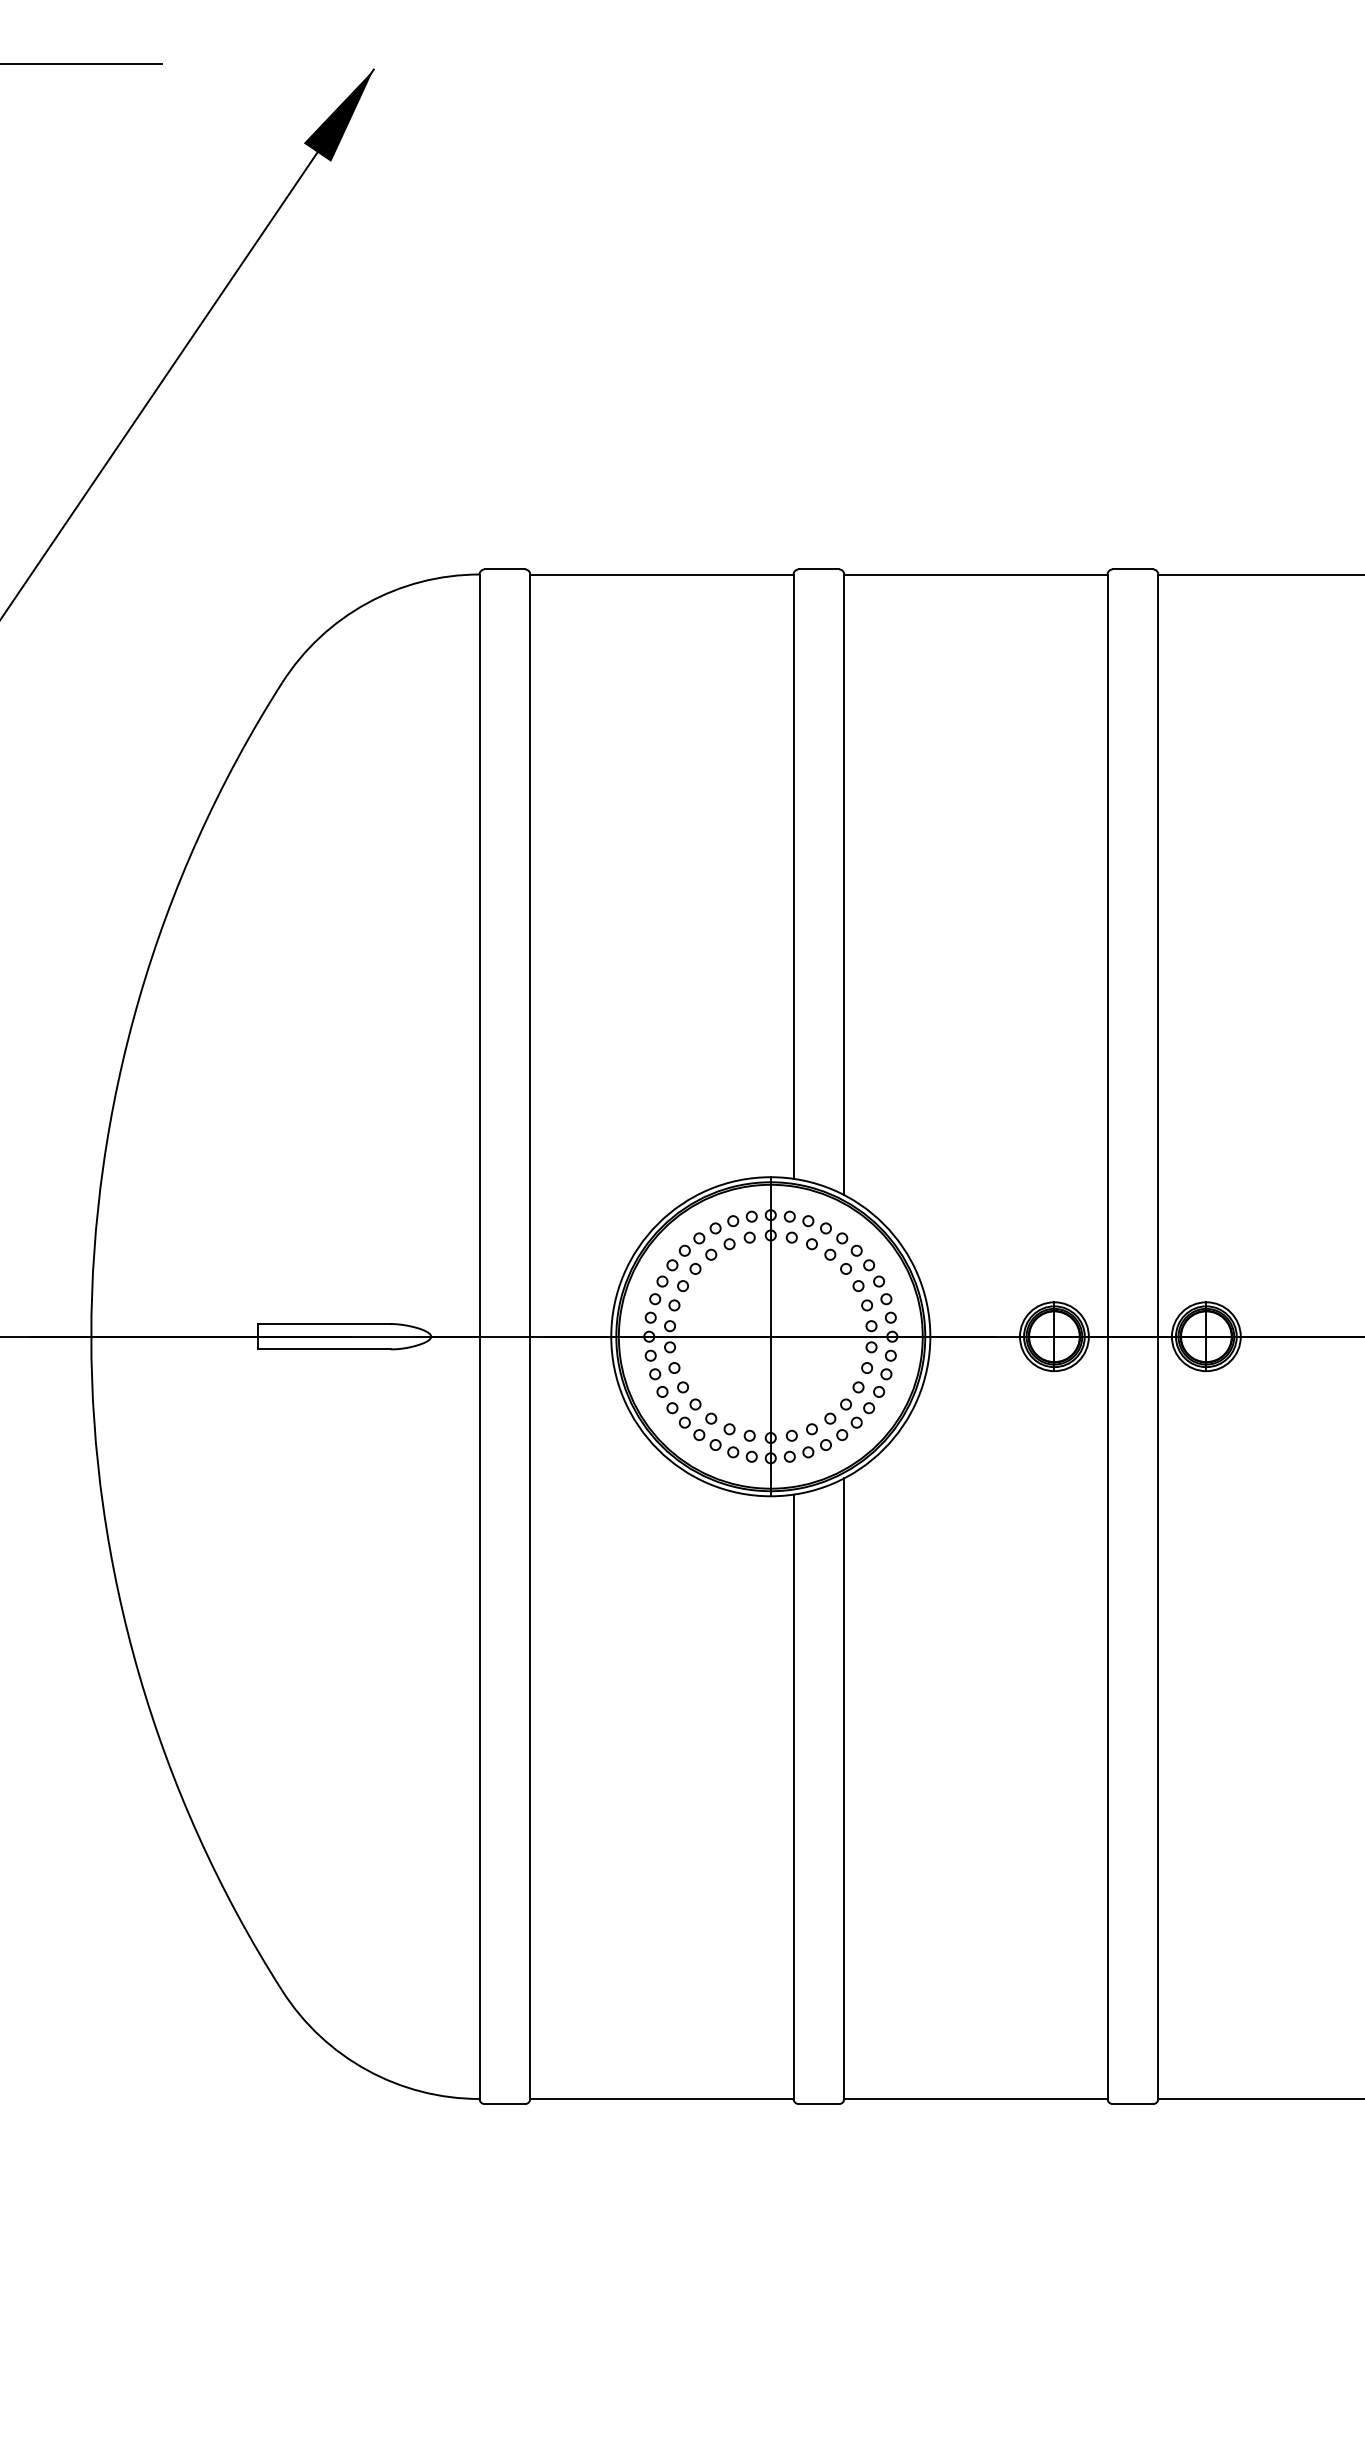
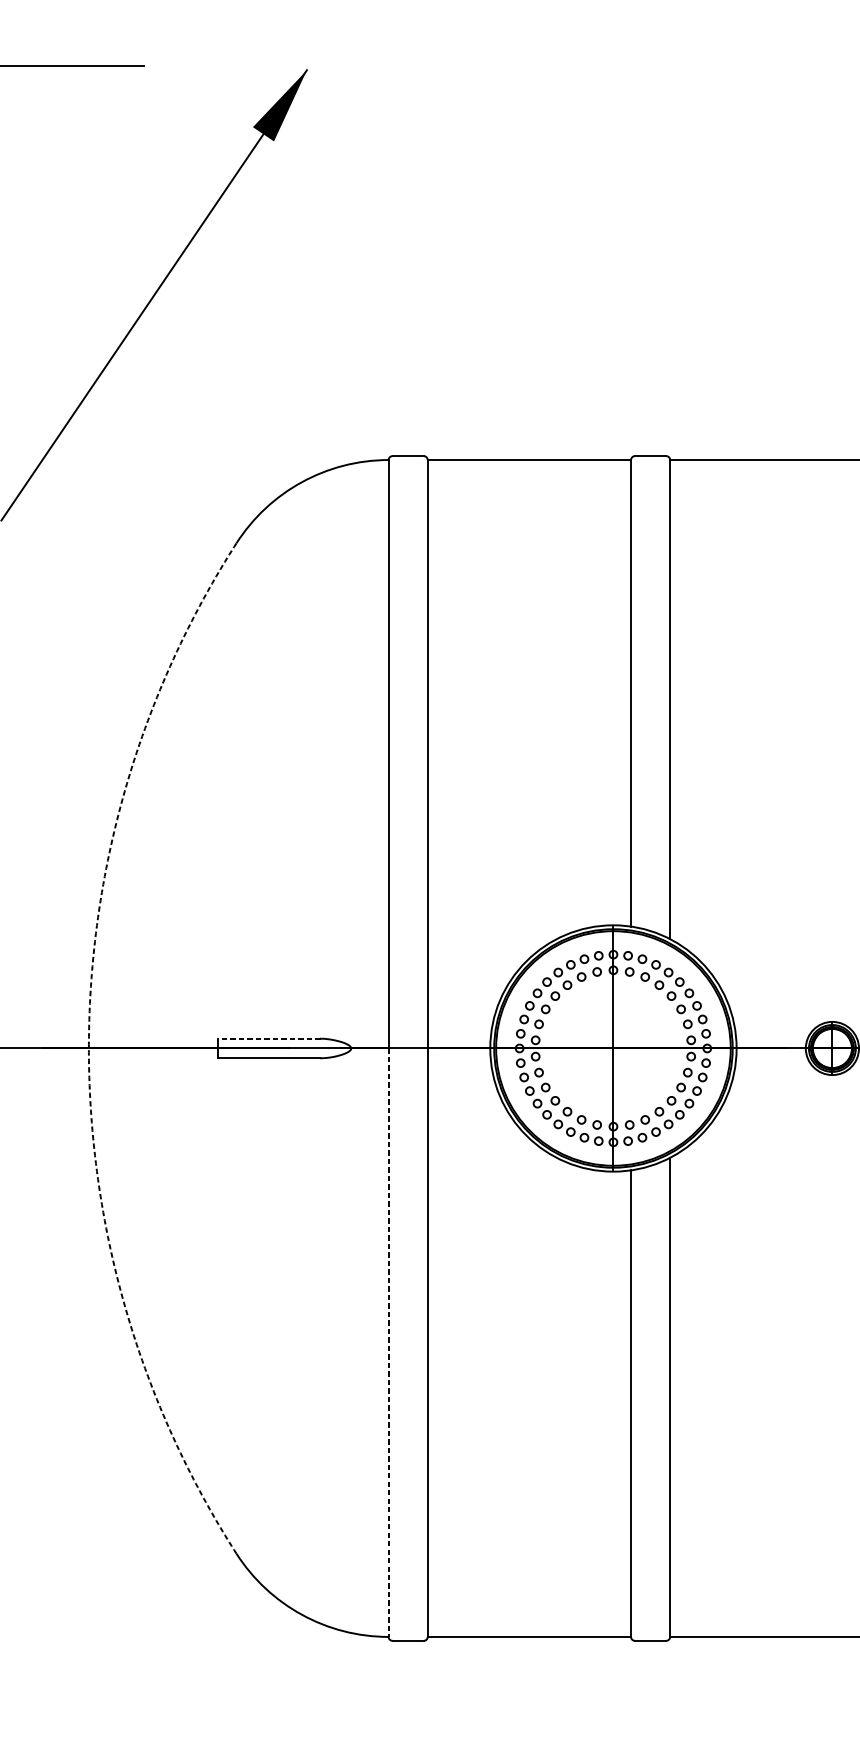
line: (325, 1324) -> (269, 1039), solid -> dashed
arc: (91, 1336) -> (89, 1048), solid -> dashed
line: (479, 1718) -> (388, 1343), solid -> dashed

